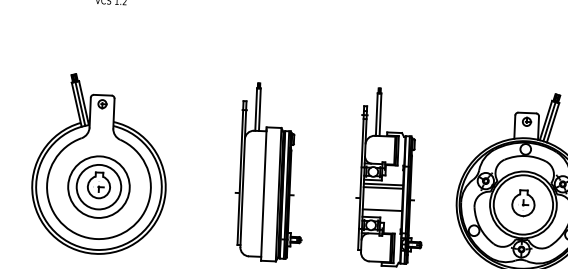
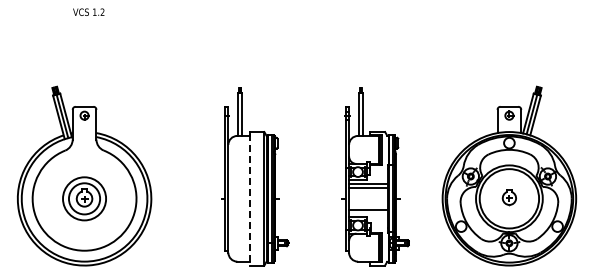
part: (98, 186) -> (84, 198), size x0.7
line: (263, 194) -> (249, 199), solid -> dashed
part: (523, 203) -> (509, 197), size x0.6

